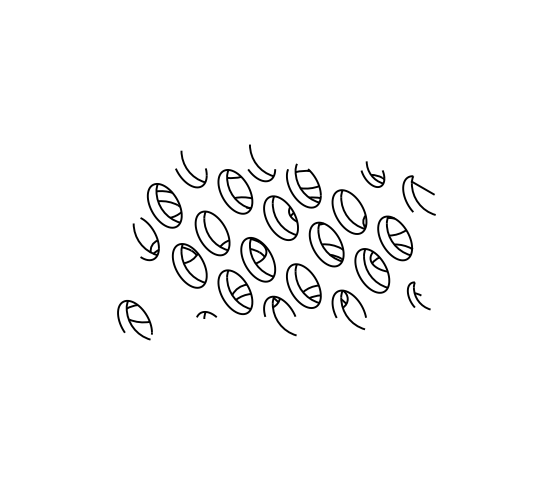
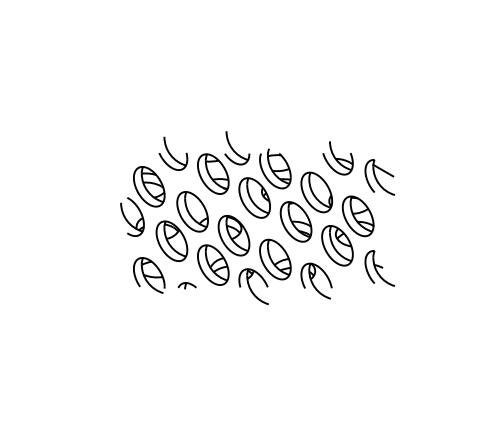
part: (372, 174) -> (337, 158), size x1.43
part: (418, 295) -> (379, 268), size x1.43
part: (135, 320) -> (149, 275), moved

